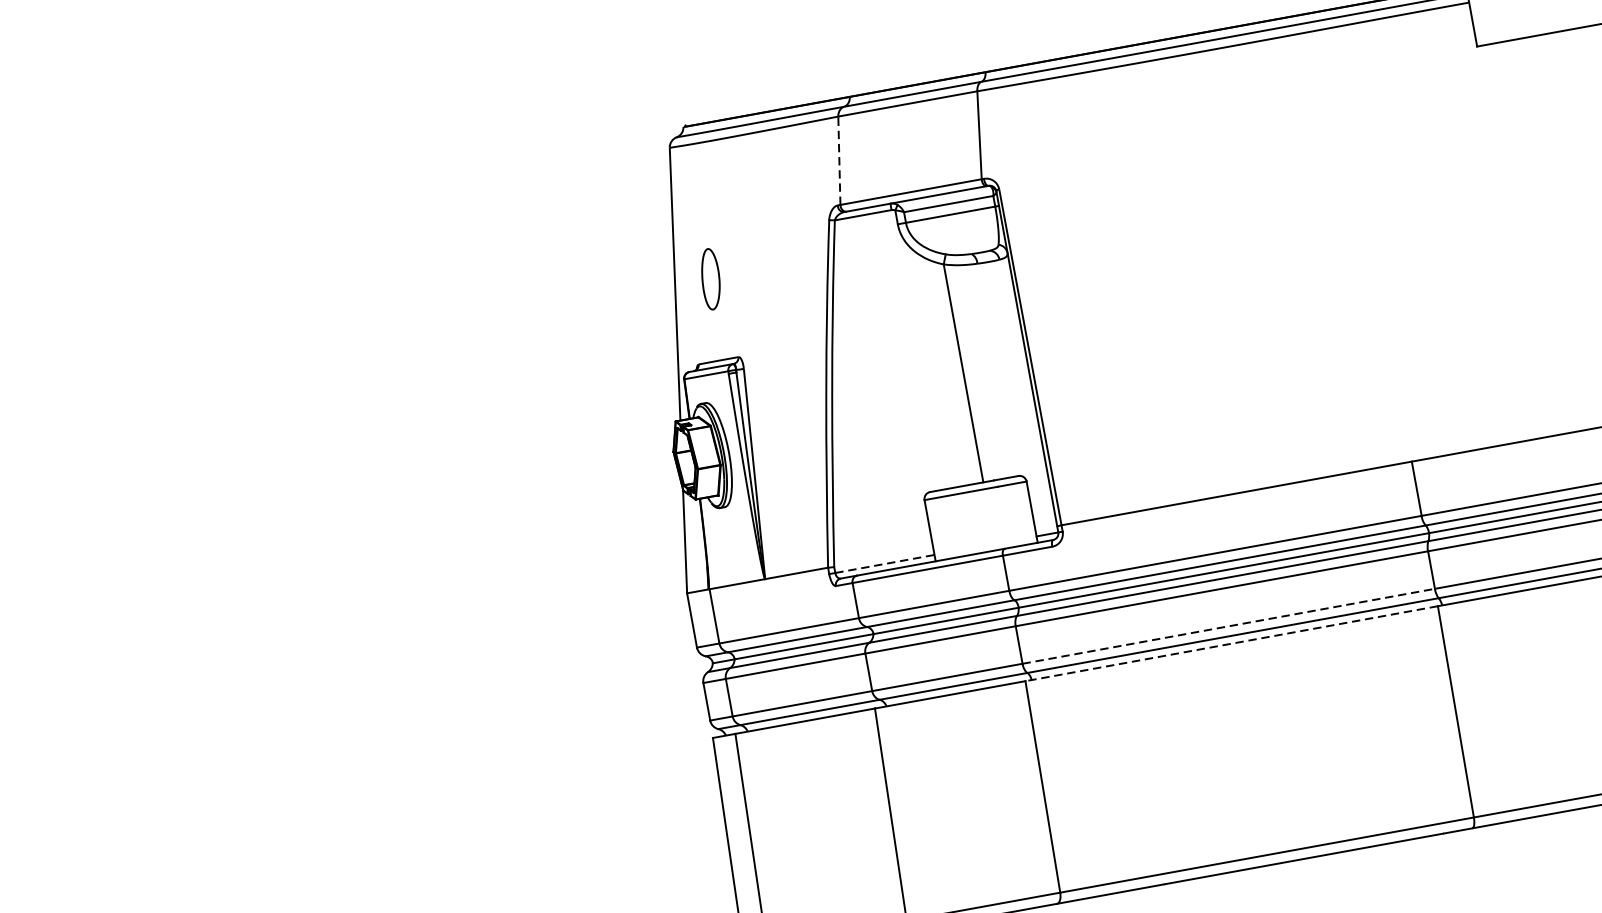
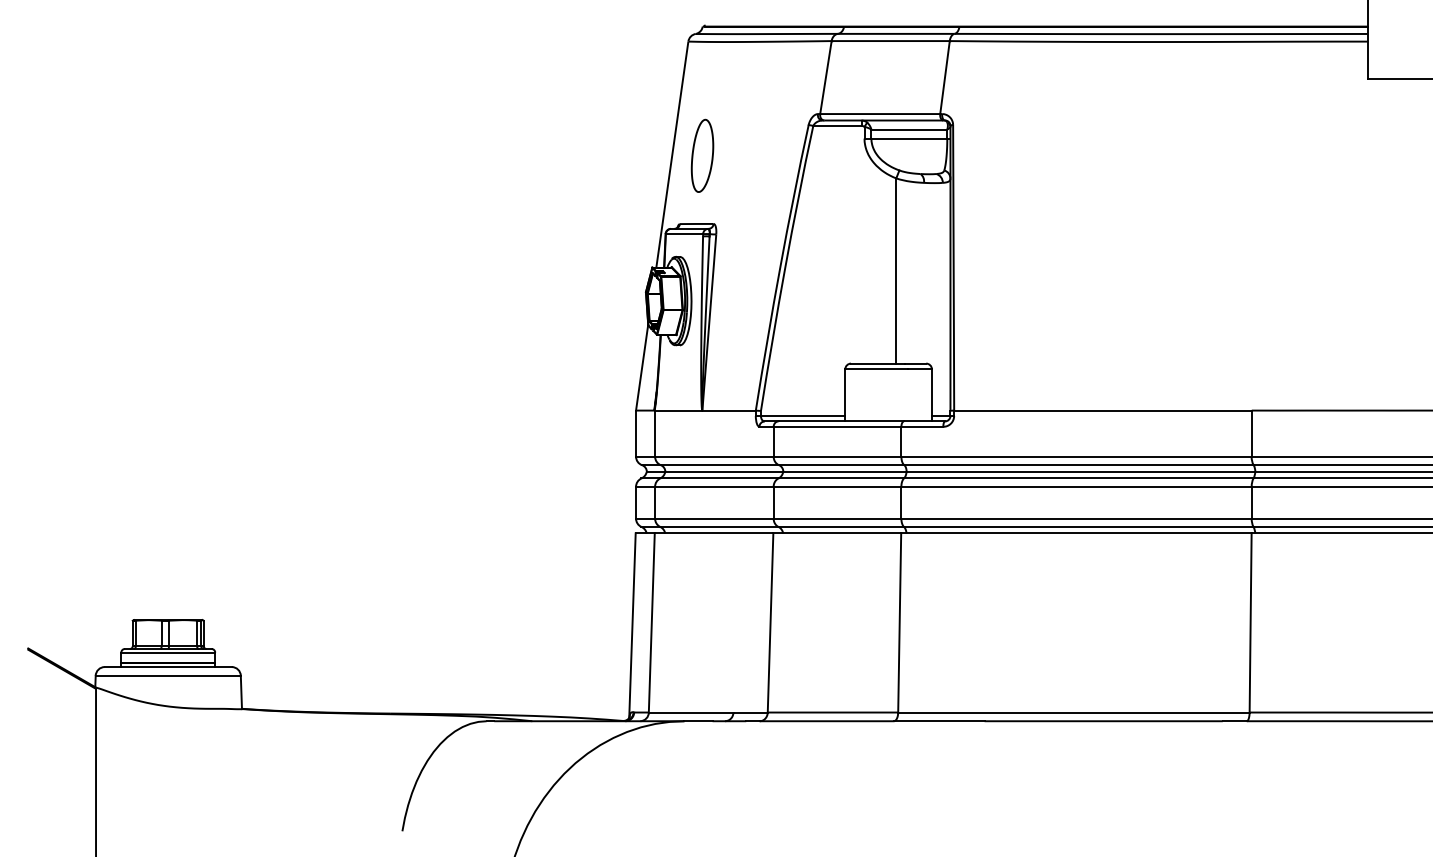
line: (838, 160) -> (825, 77), dashed -> solid
part: (710, 278) -> (702, 155), size x1.43
line: (885, 564) -> (803, 416), dashed -> solid
line: (1229, 625) -> (1077, 518), dashed -> solid
line: (1230, 644) -> (1075, 533), dashed -> solid

